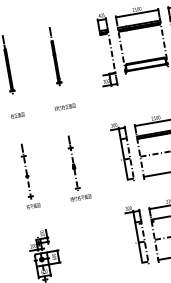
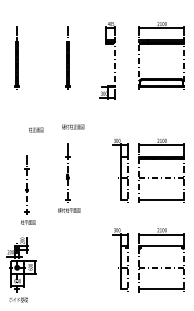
part: (110, 48) -> (114, 59), moved
text: (65, 106) -> (73, 126), moved
text: (17, 115) -> (36, 129), moved
part: (28, 175) -> (28, 189), moved

